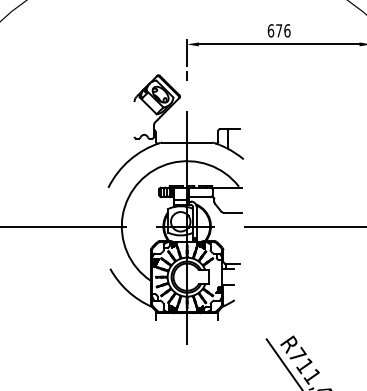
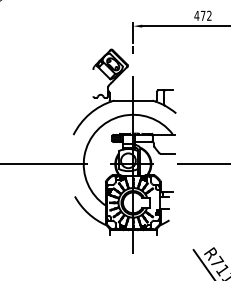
text: (278, 30) -> (202, 15), 676 -> 472

